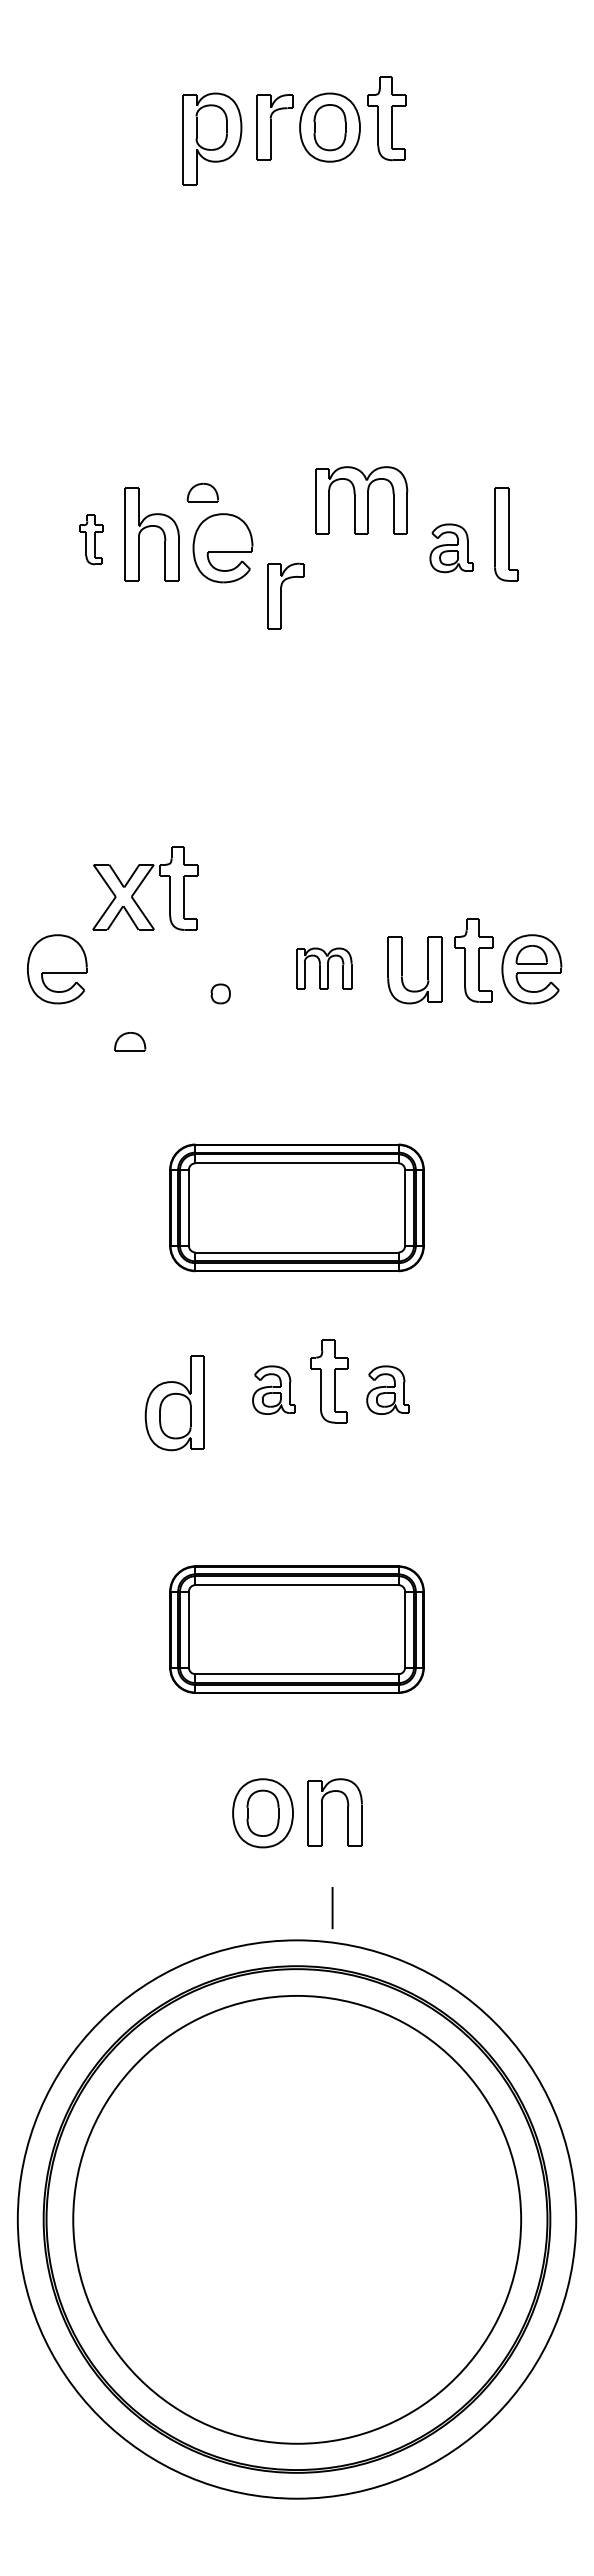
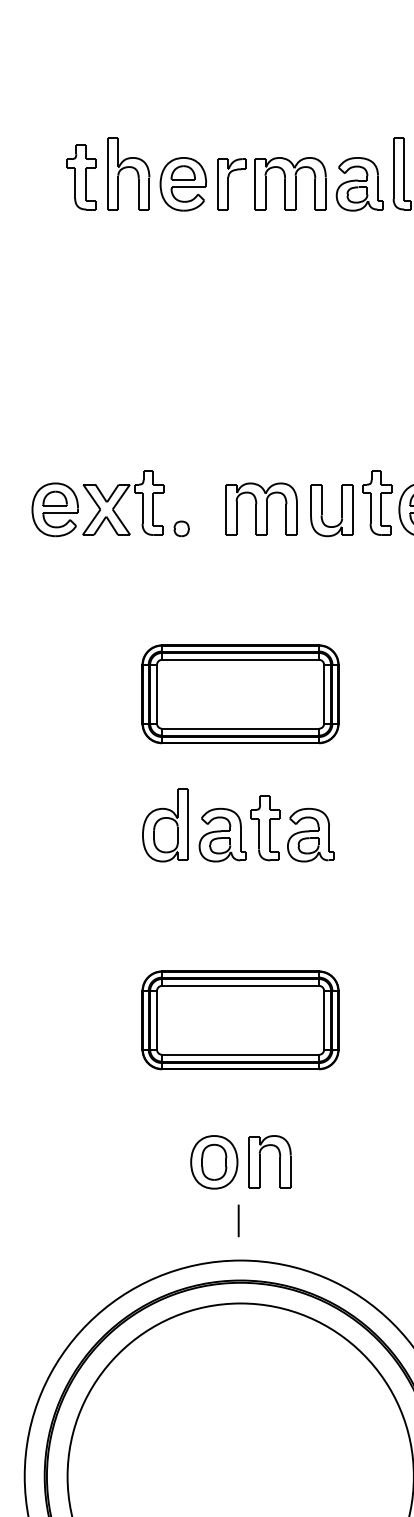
part: (202, 492) -> (182, 172), moved
part: (361, 500) -> (290, 183), moved
part: (91, 539) -> (81, 177), size x1.67
part: (451, 548) -> (360, 184), size x1.43
part: (285, 595) -> (231, 183), moved
part: (145, 888) -> (123, 503), moved
part: (323, 968) -> (261, 509), size x1.67
part: (130, 1041) -> (55, 498), moved
part: (273, 1390) -> (222, 835), size x1.43
part: (387, 1390) -> (310, 835), size x1.43
part: (174, 1403) -> (165, 825), moved
line: (332, 1908) -> (238, 1221), moved

